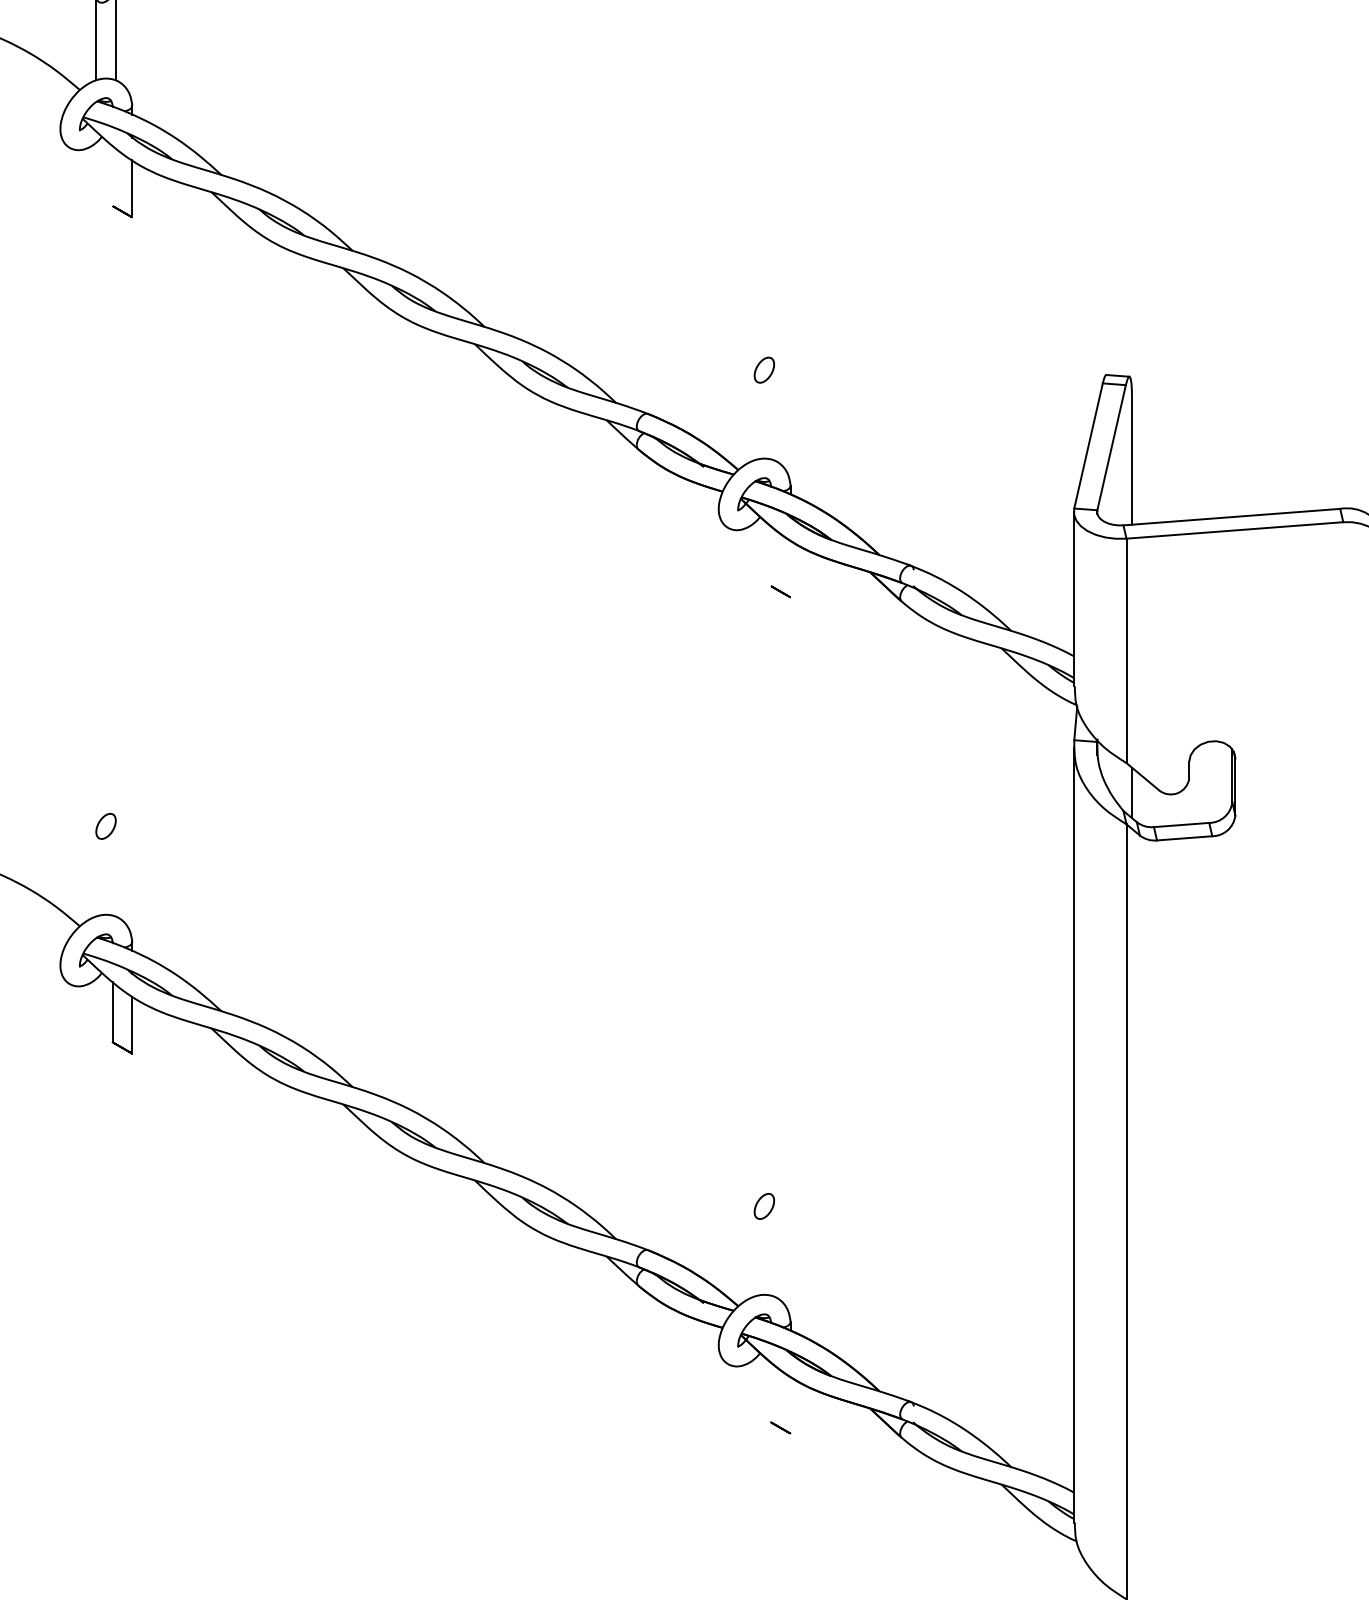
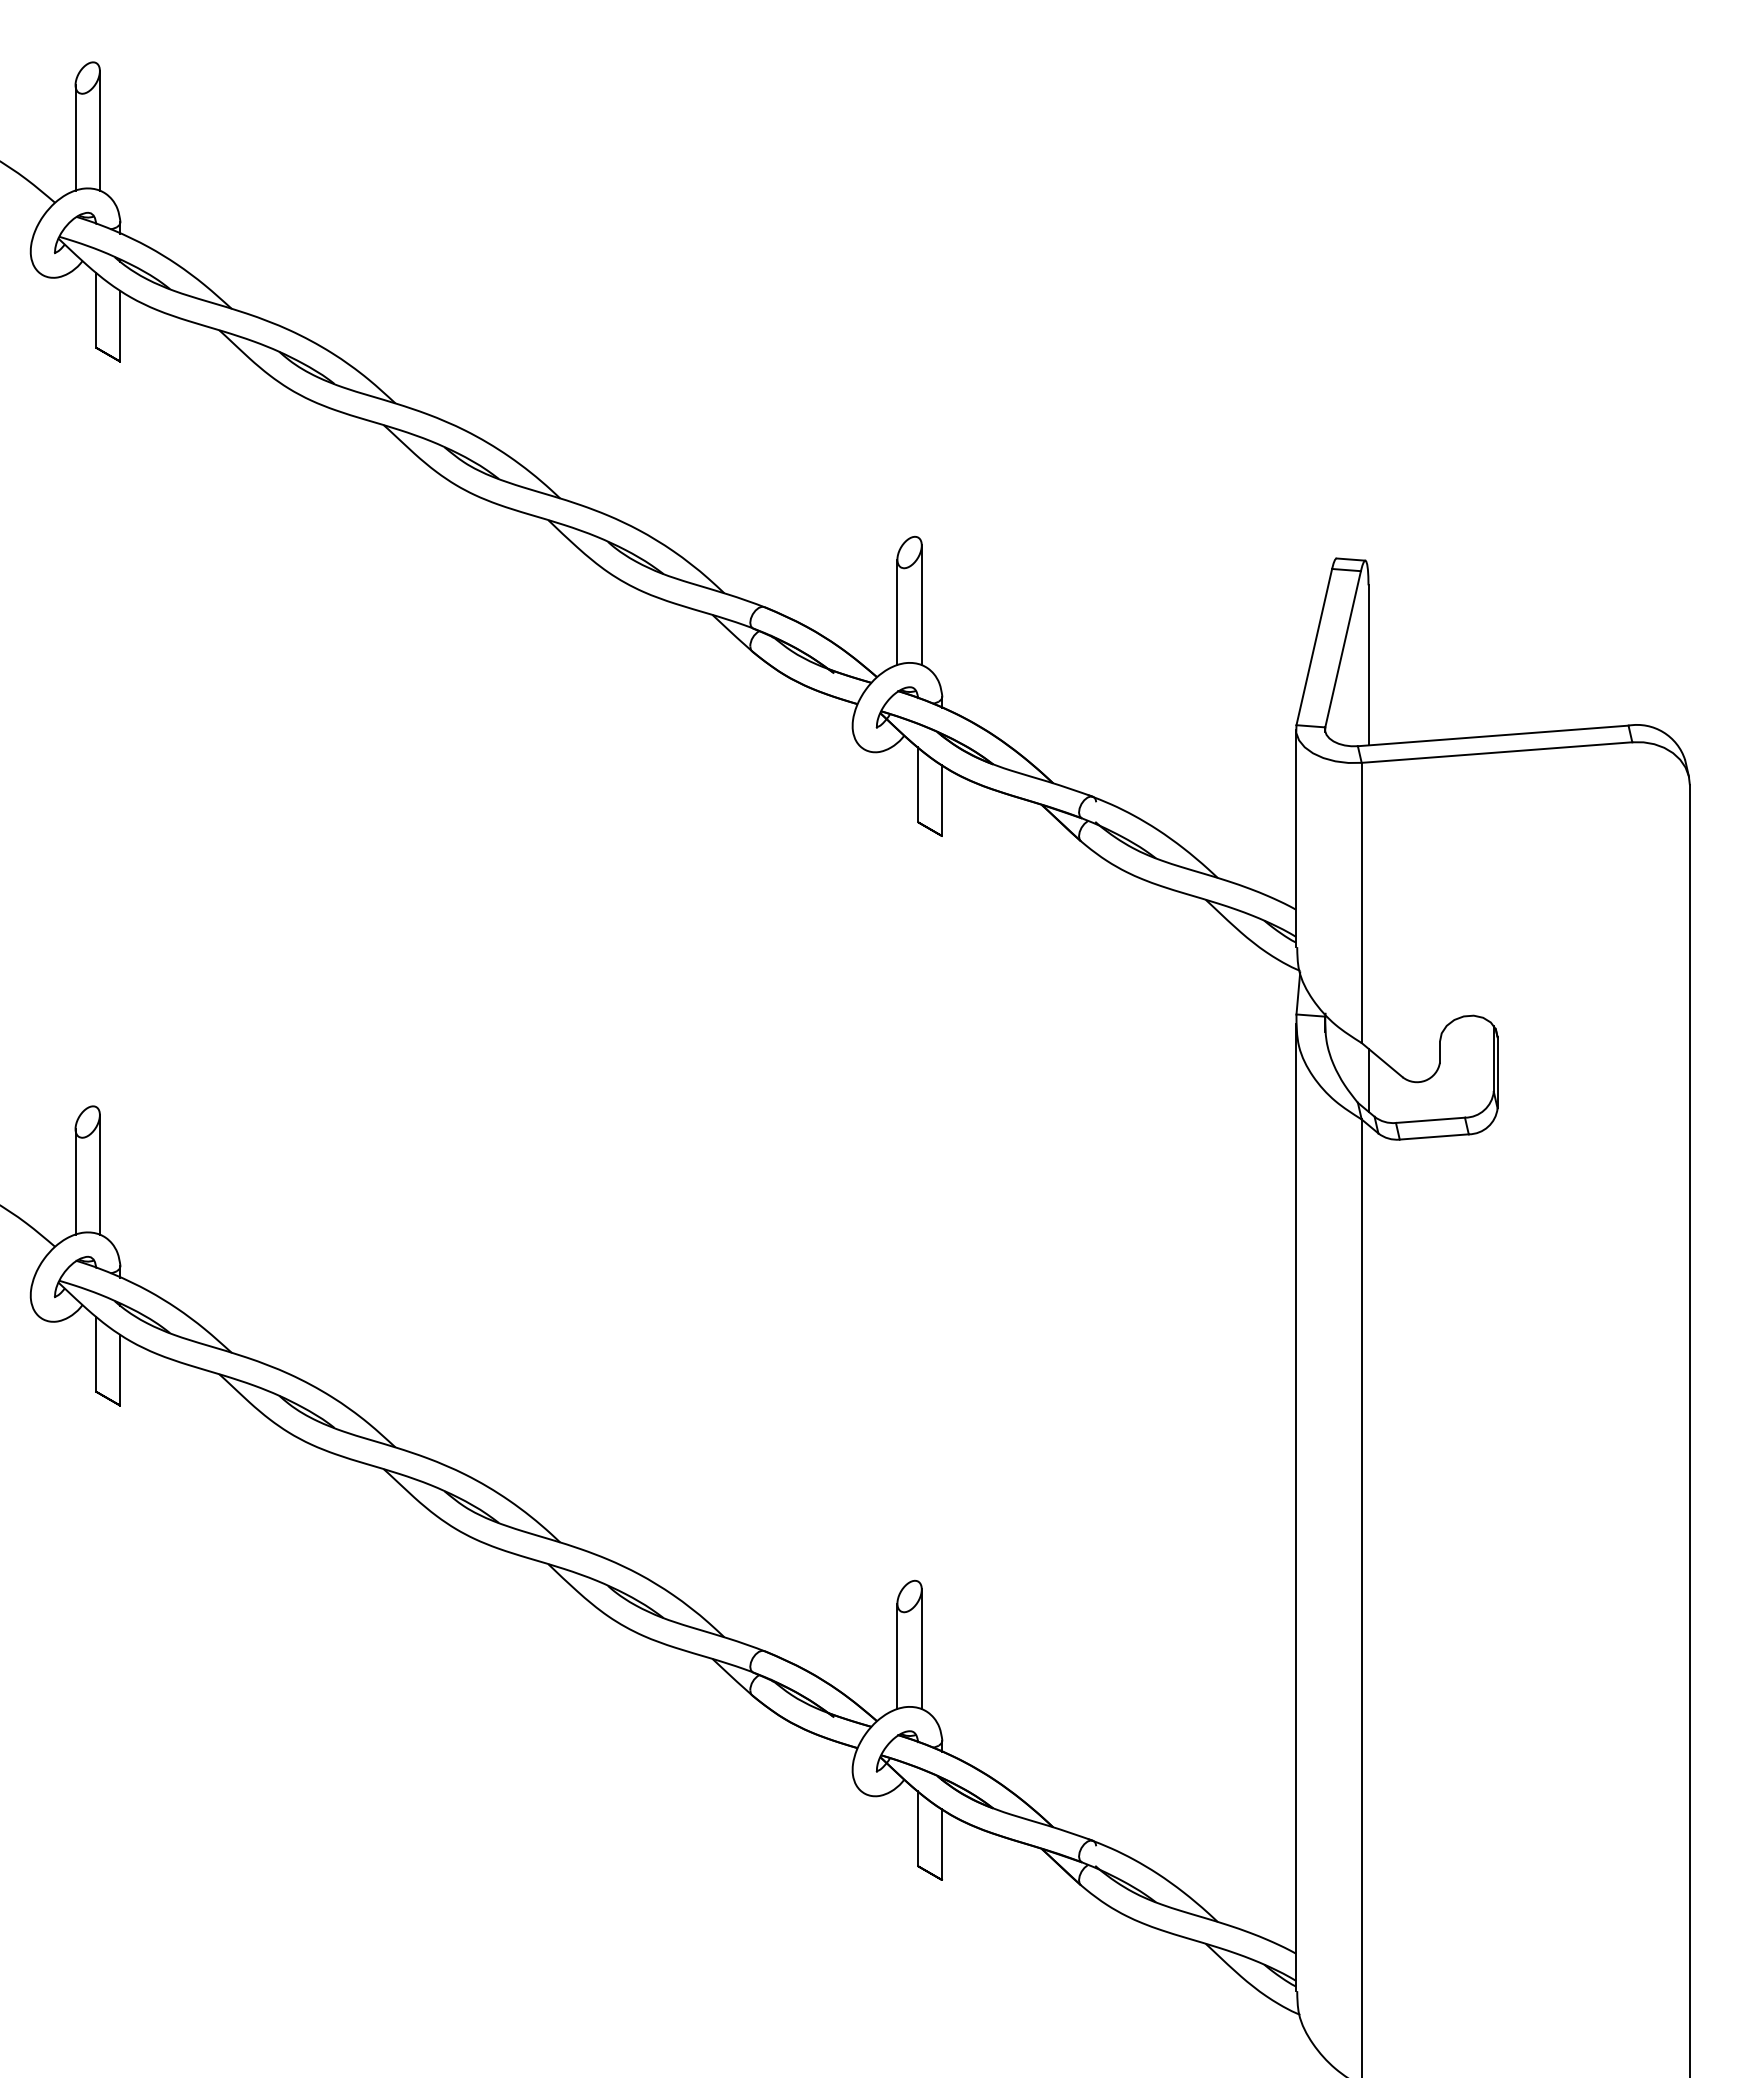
line: (113, 175) -> (96, 309), added
line: (773, 412) -> (921, 605), added
line: (754, 418) -> (897, 612), added
line: (770, 556) -> (917, 784), added
line: (790, 568) -> (942, 800), added
line: (115, 868) -> (99, 1174), added
line: (96, 874) -> (75, 1181), added
line: (773, 1248) -> (921, 1649), added
line: (754, 1254) -> (897, 1656), added
line: (770, 1392) -> (917, 1828), added
line: (790, 1405) -> (942, 1844), added

